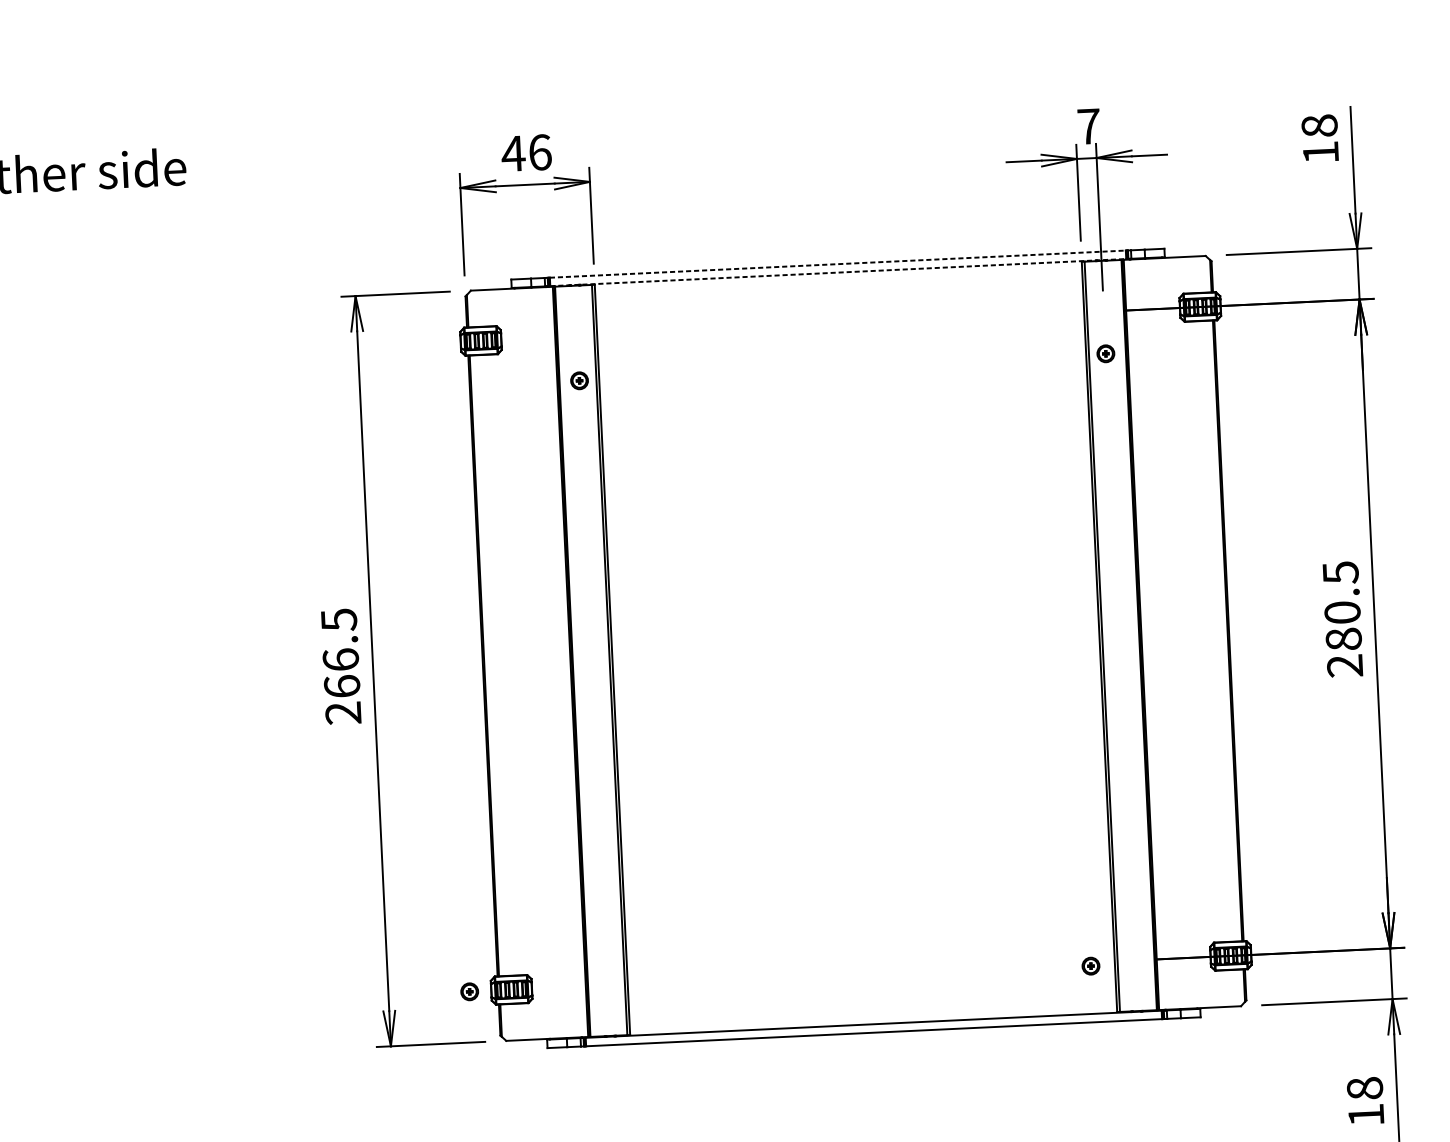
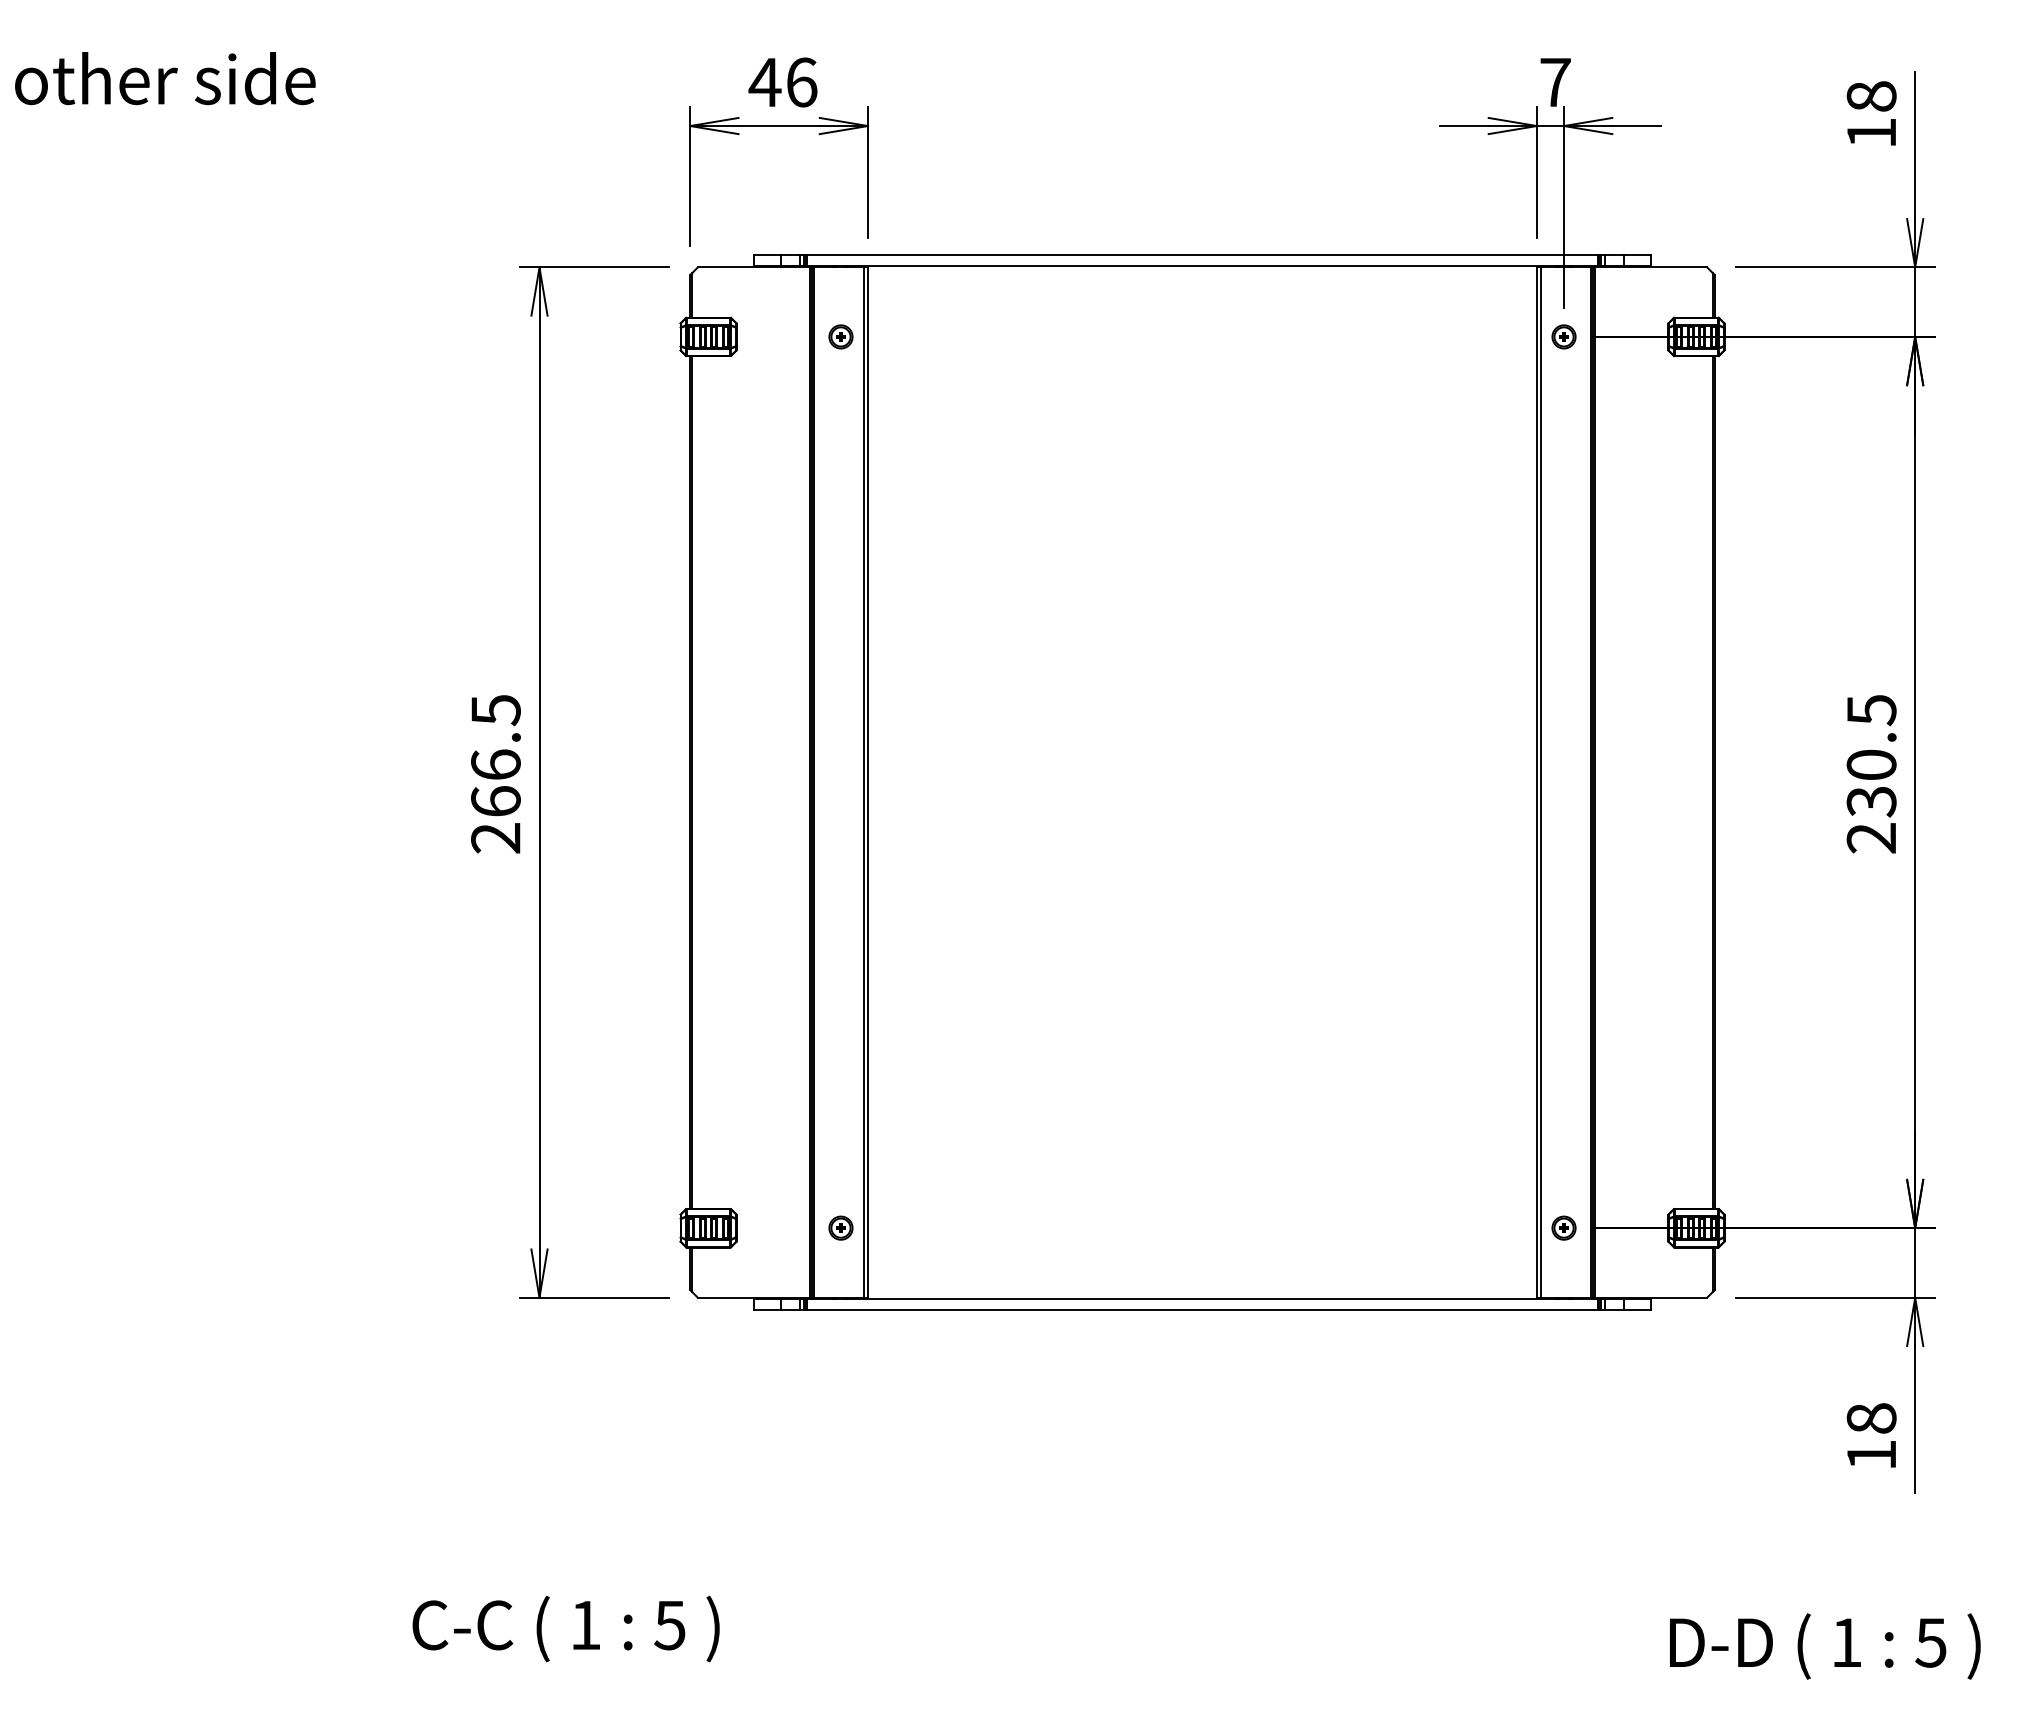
line: (837, 263) -> (1202, 254), dashed -> solid
line: (838, 272) -> (1202, 266), dashed -> solid
part: (1105, 353) -> (1563, 336), moved
part: (579, 380) -> (840, 336), moved
text: (1343, 639) -> (1871, 801), 280.5 -> 230.5
part: (1090, 965) -> (1563, 1227), moved
part: (469, 991) -> (840, 1227), moved

